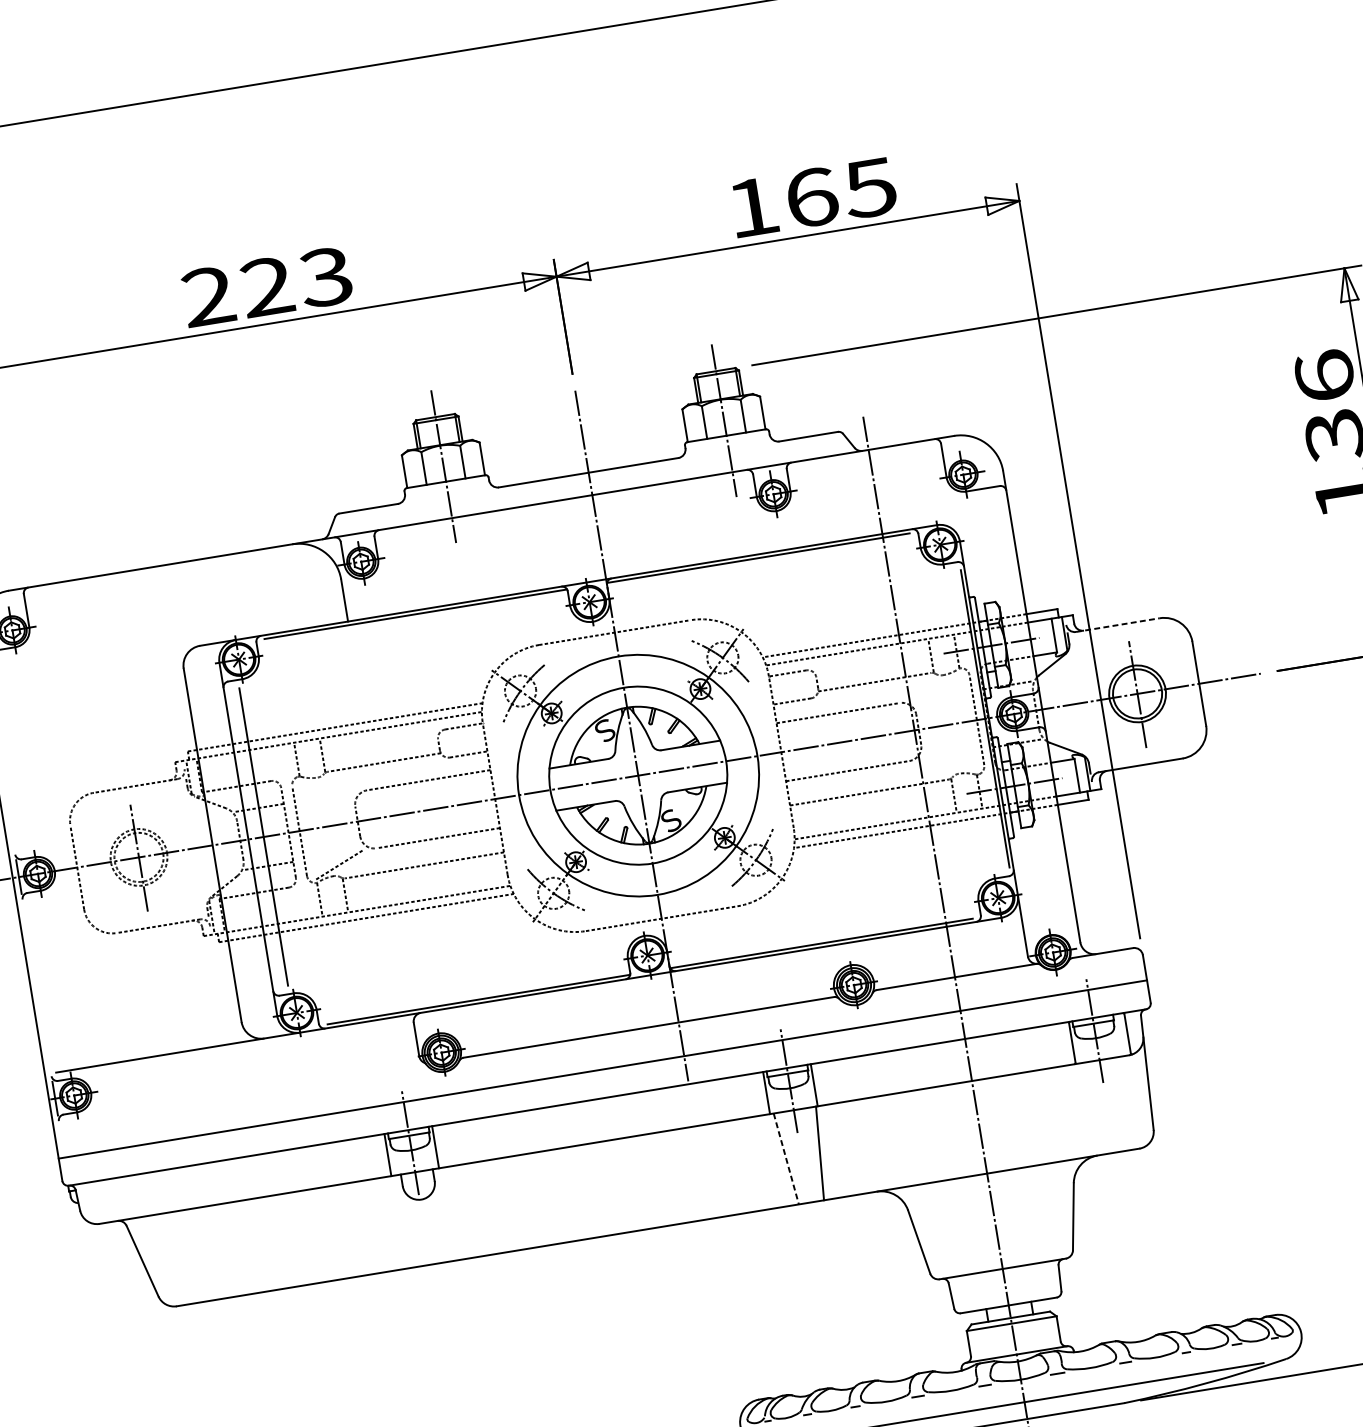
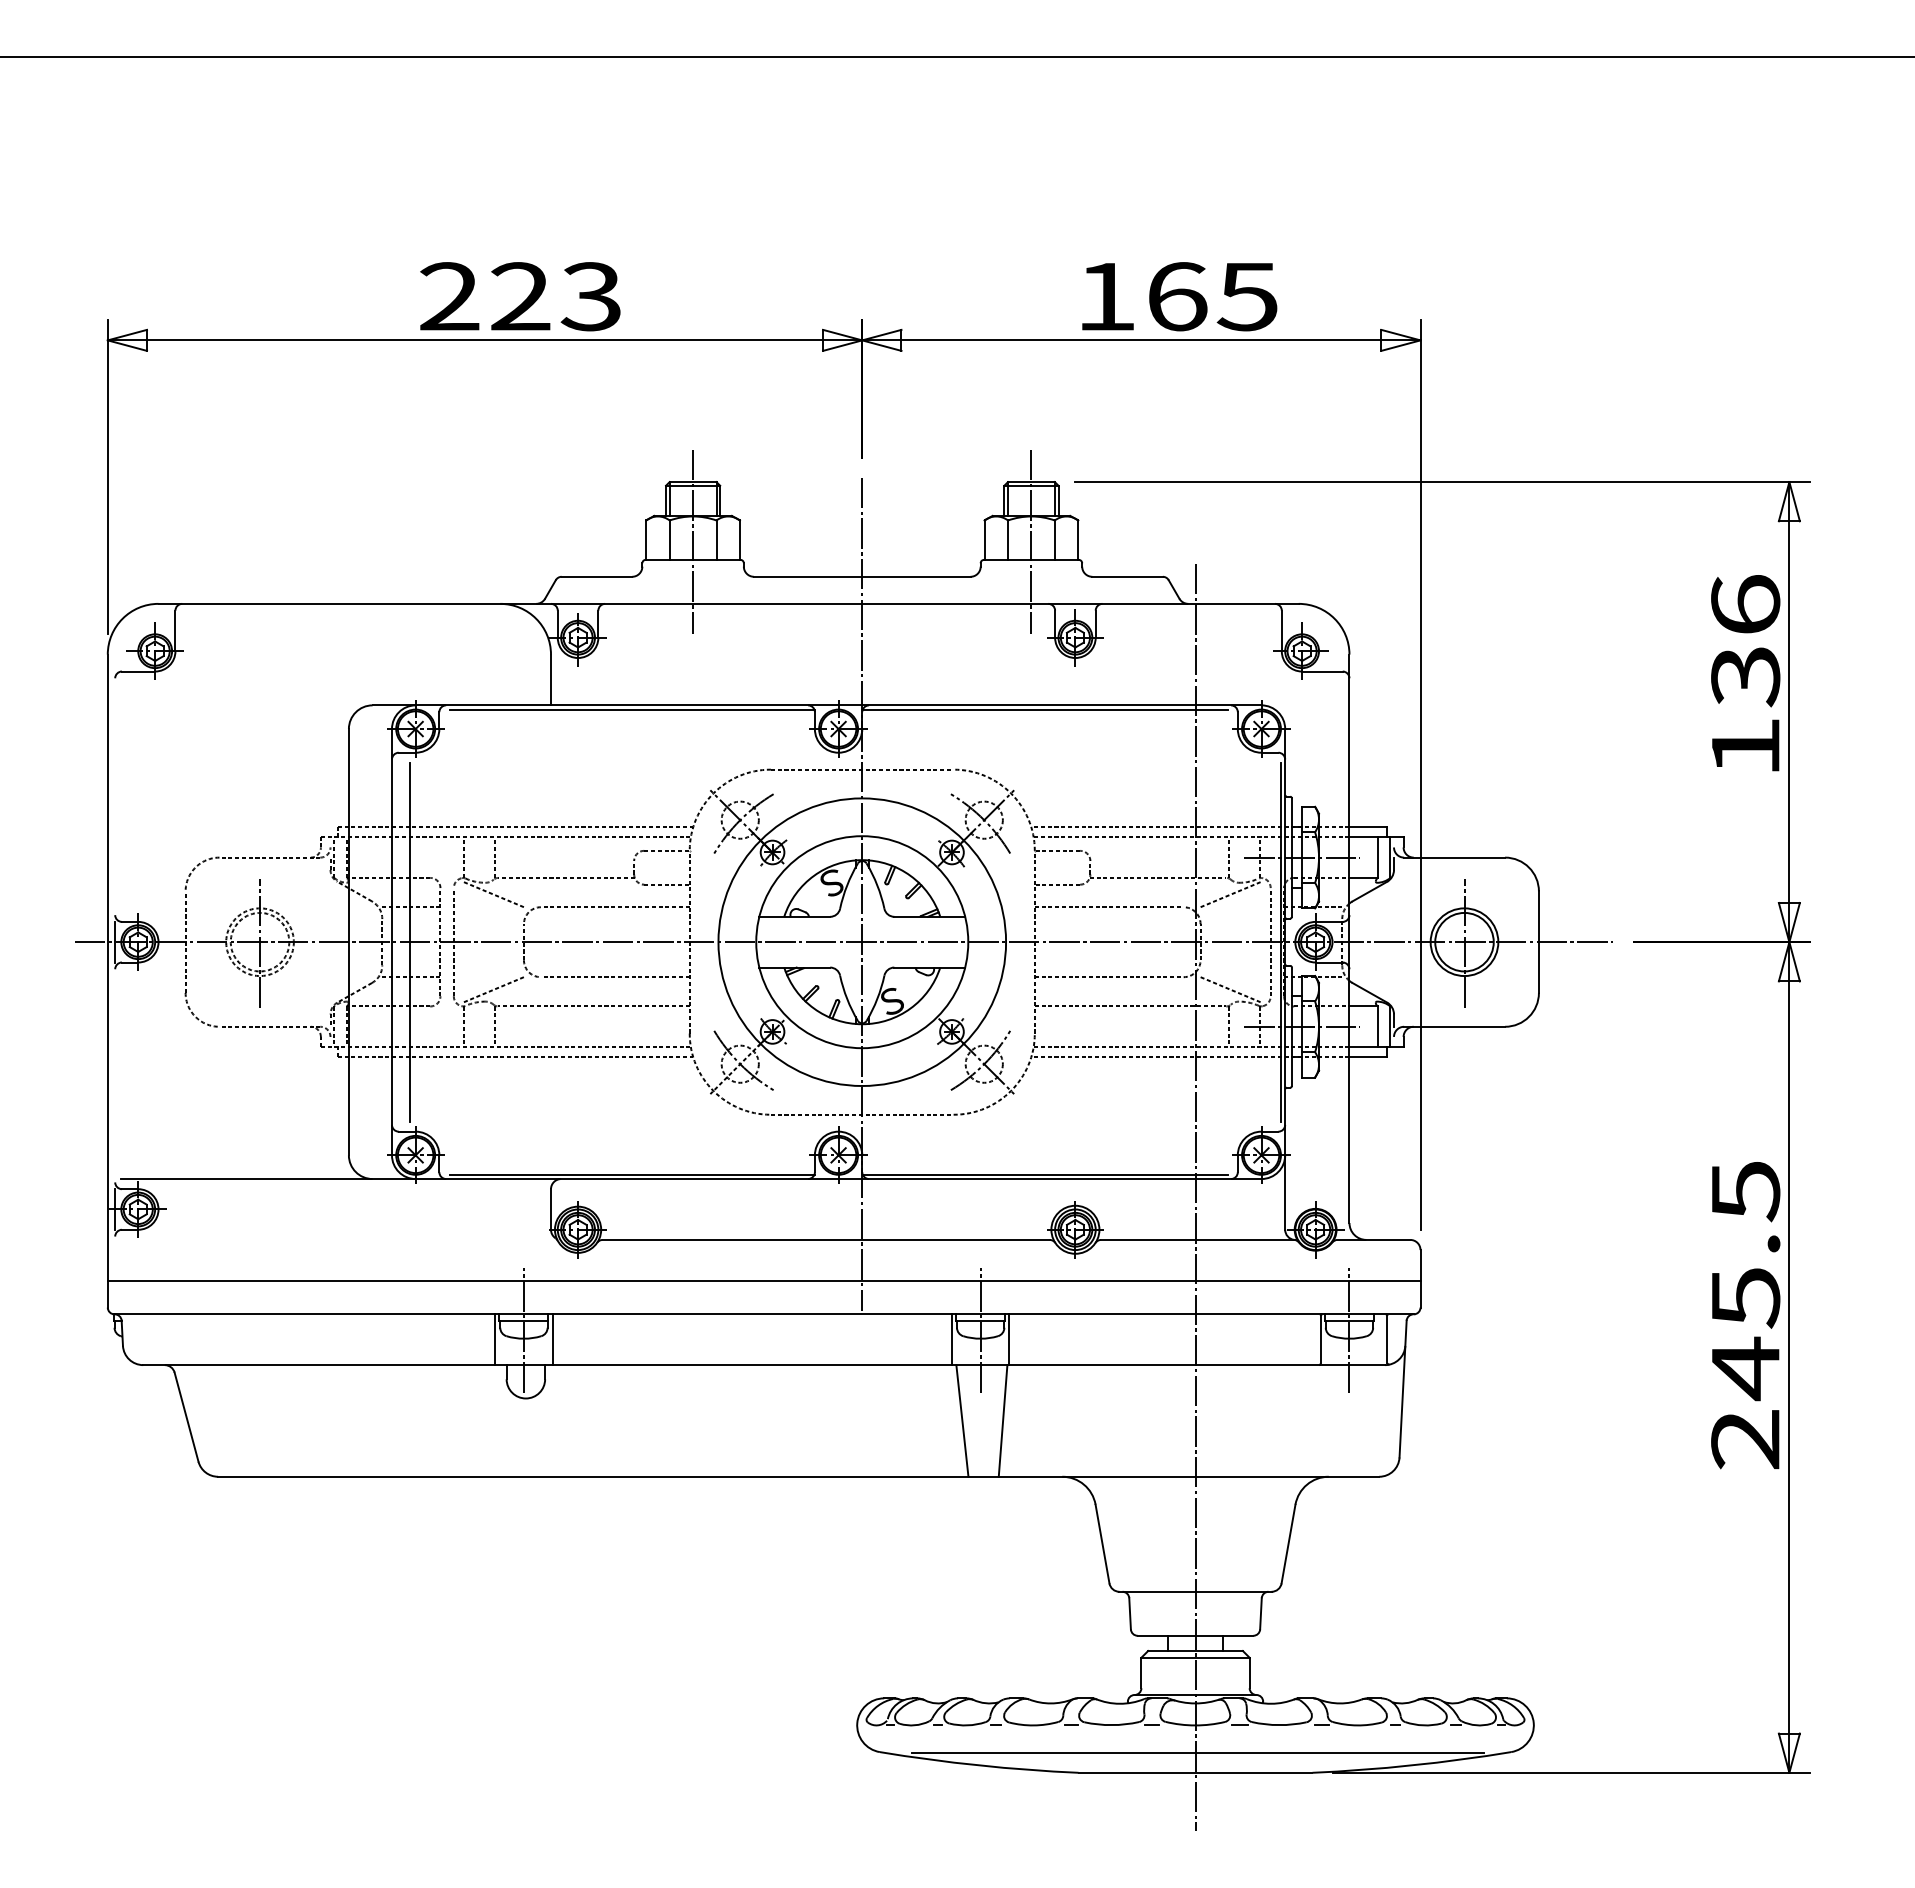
line: (1118, 624) -> (1455, 857), dashed -> solid
line: (937, 686) -> (1230, 894), added
line: (949, 764) -> (1230, 989), added
line: (326, 786) -> (493, 894), added
line: (786, 1159) -> (962, 1421), dashed -> solid

